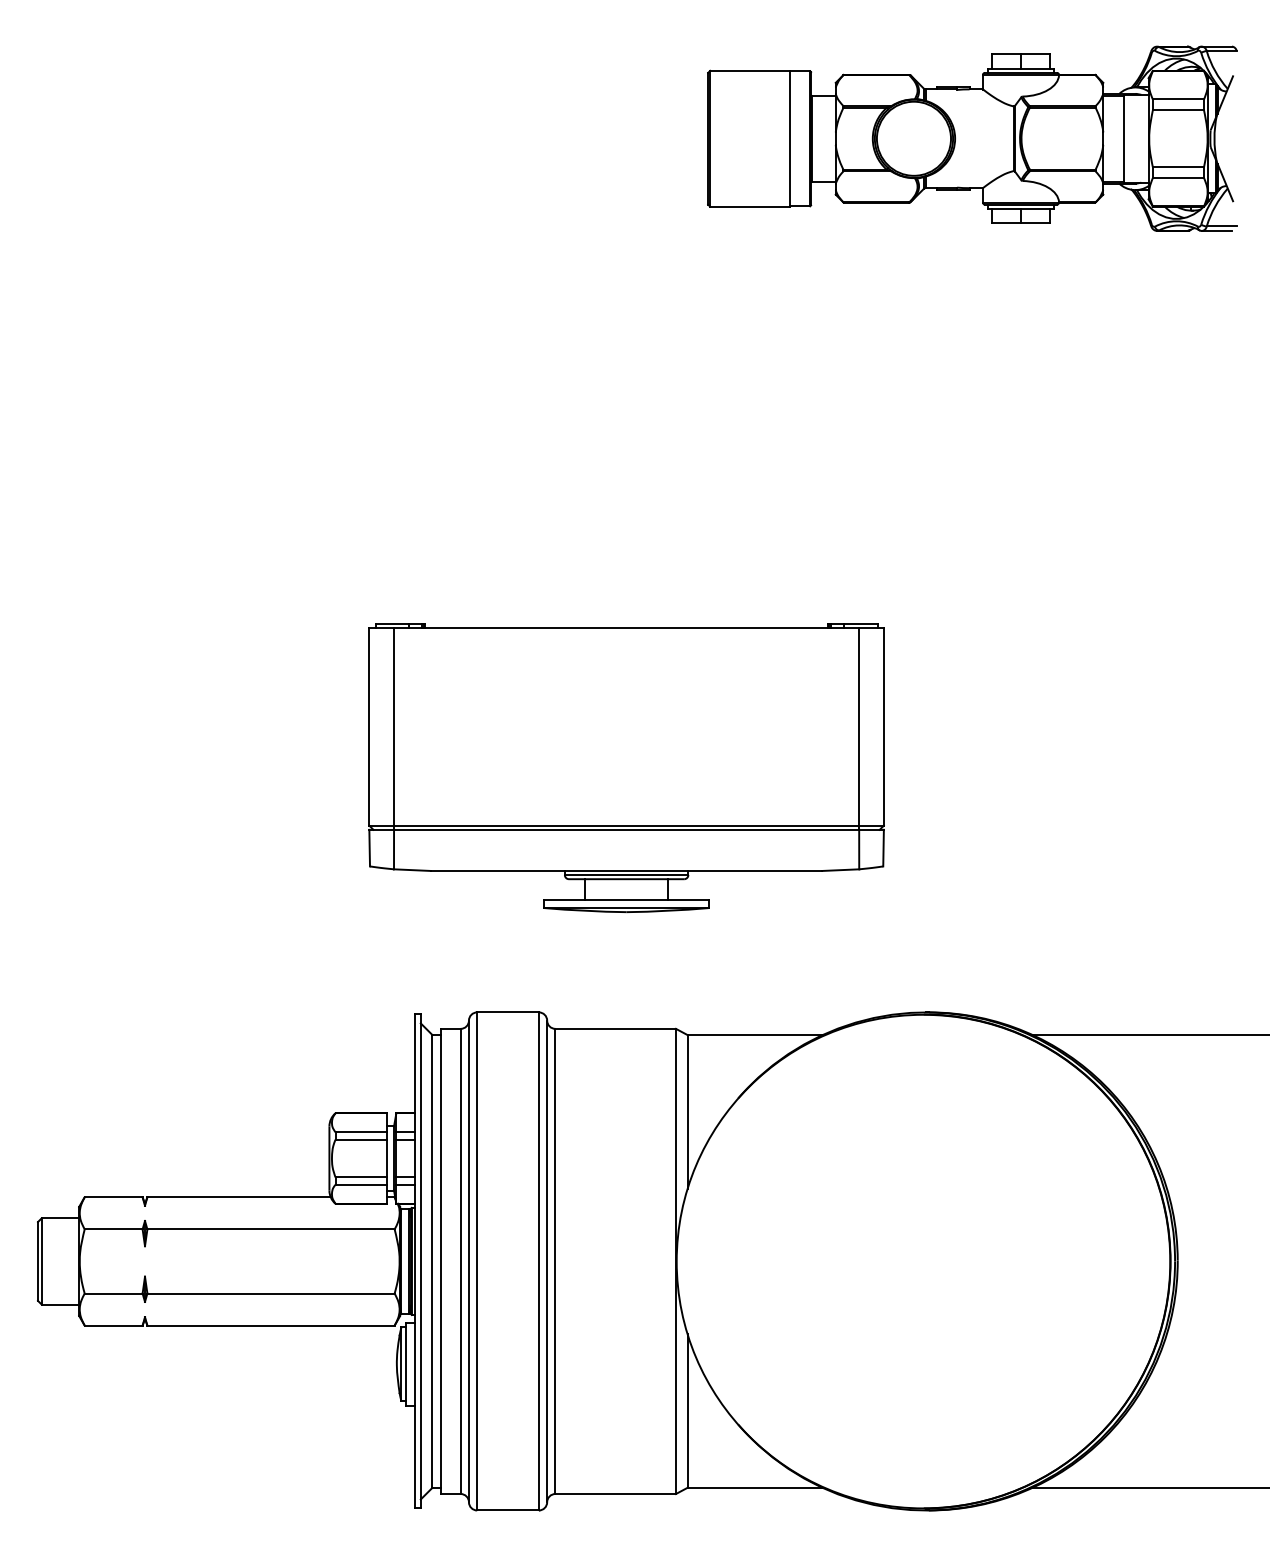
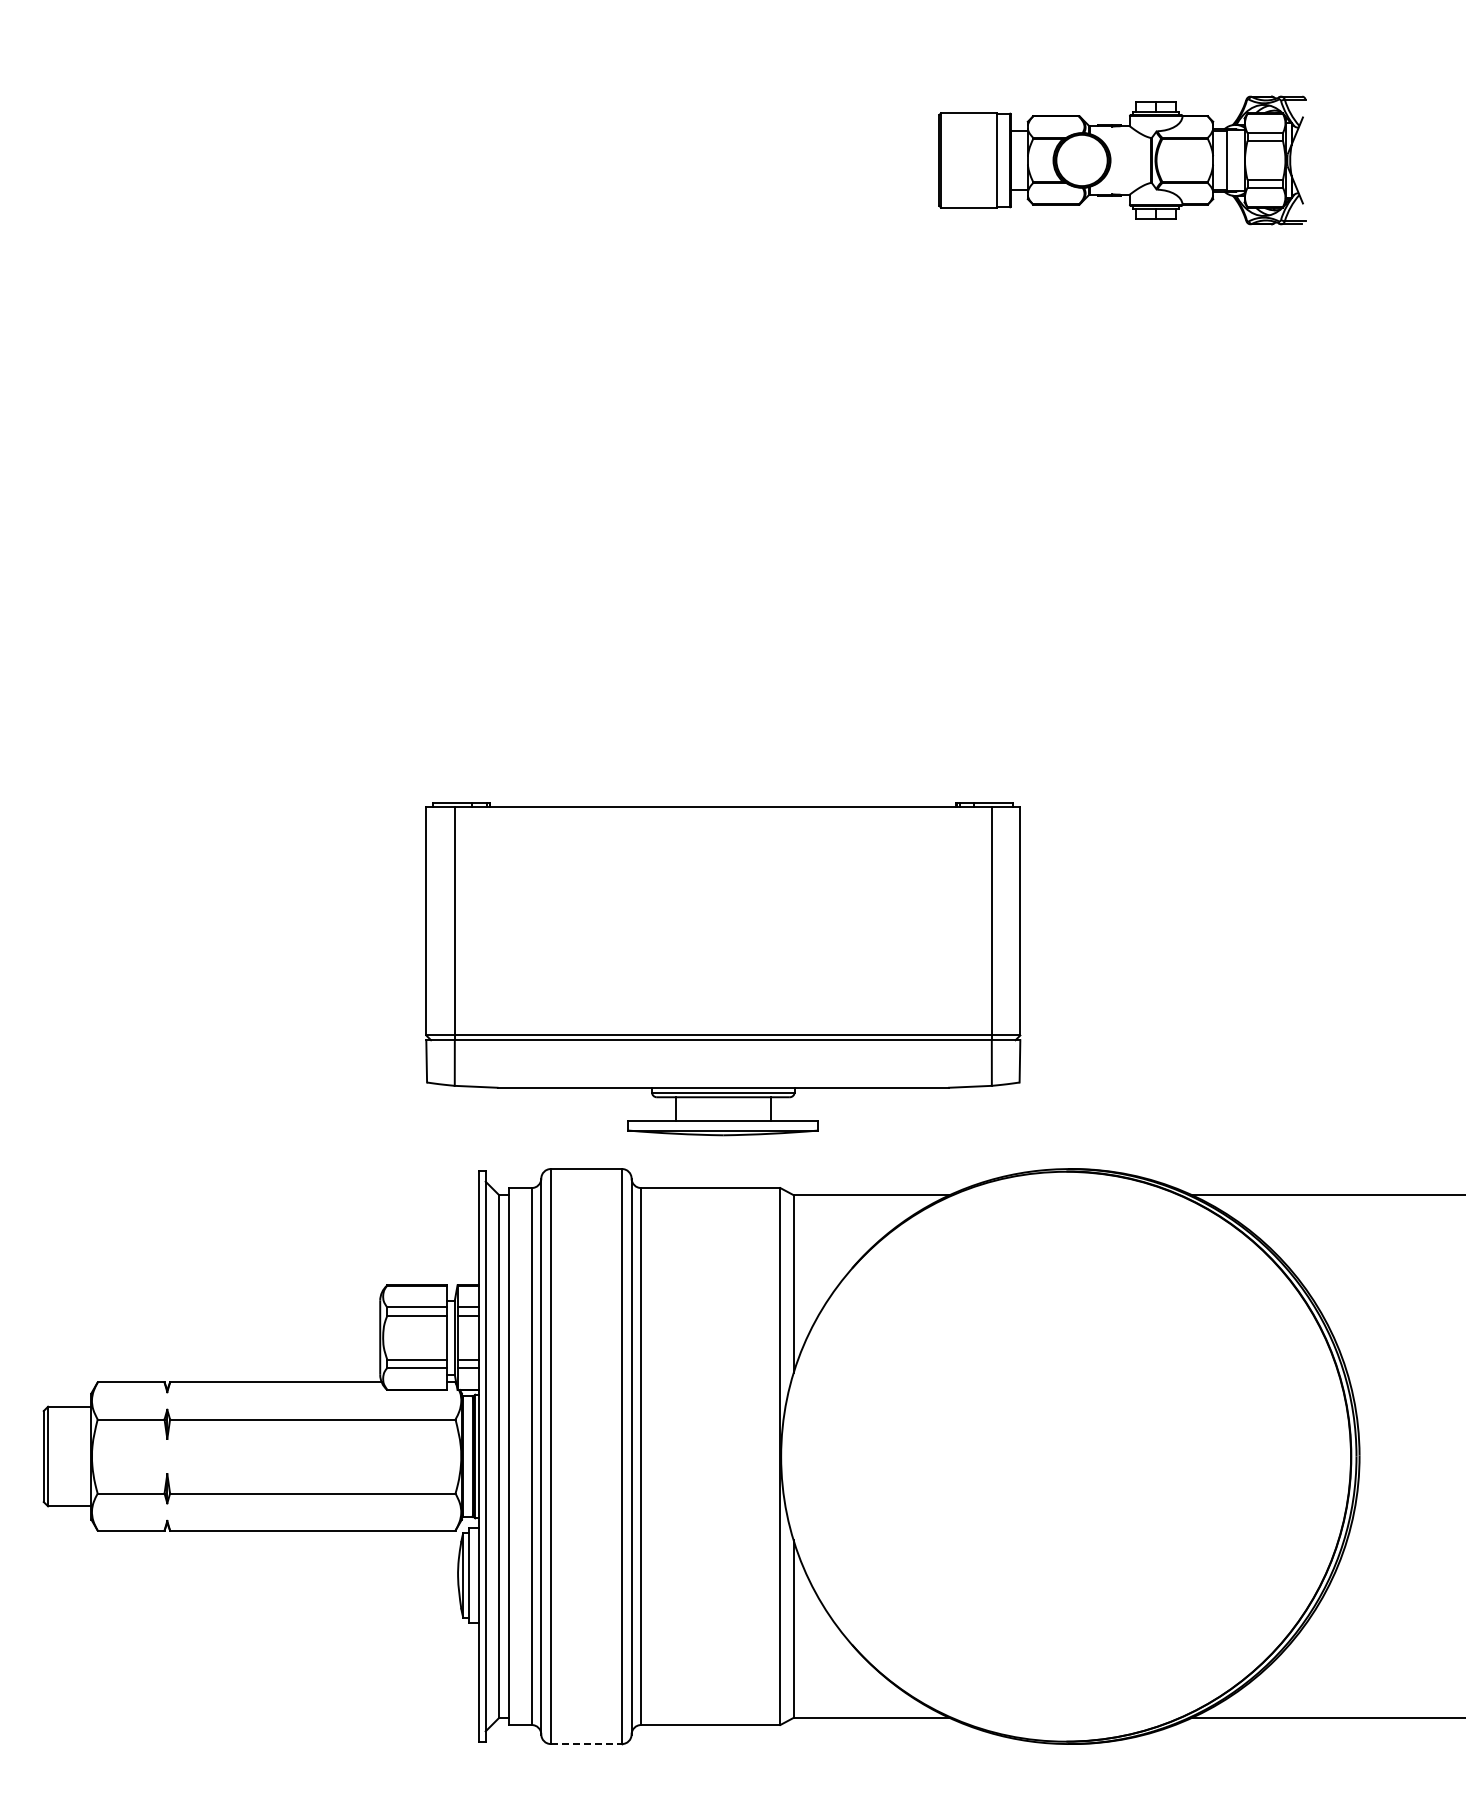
part: (972, 138) -> (1122, 160), size x0.6
part: (626, 768) -> (723, 969), moved
line: (508, 1510) -> (586, 1744), solid -> dashed

